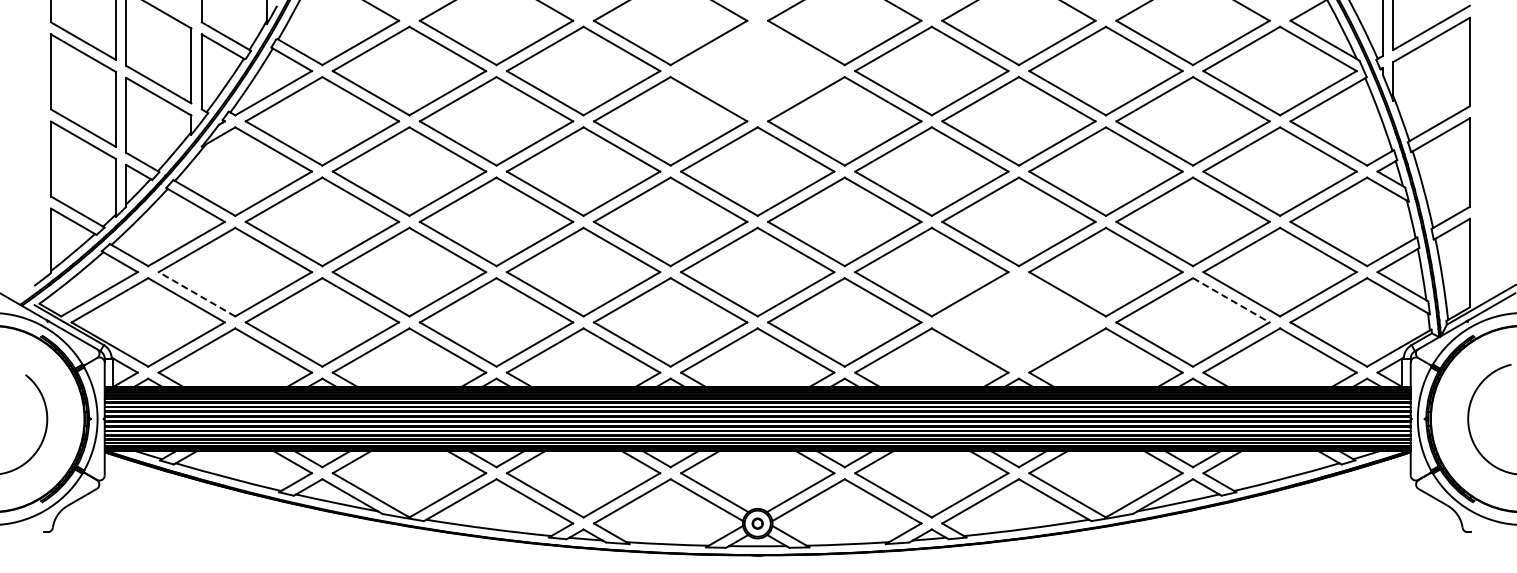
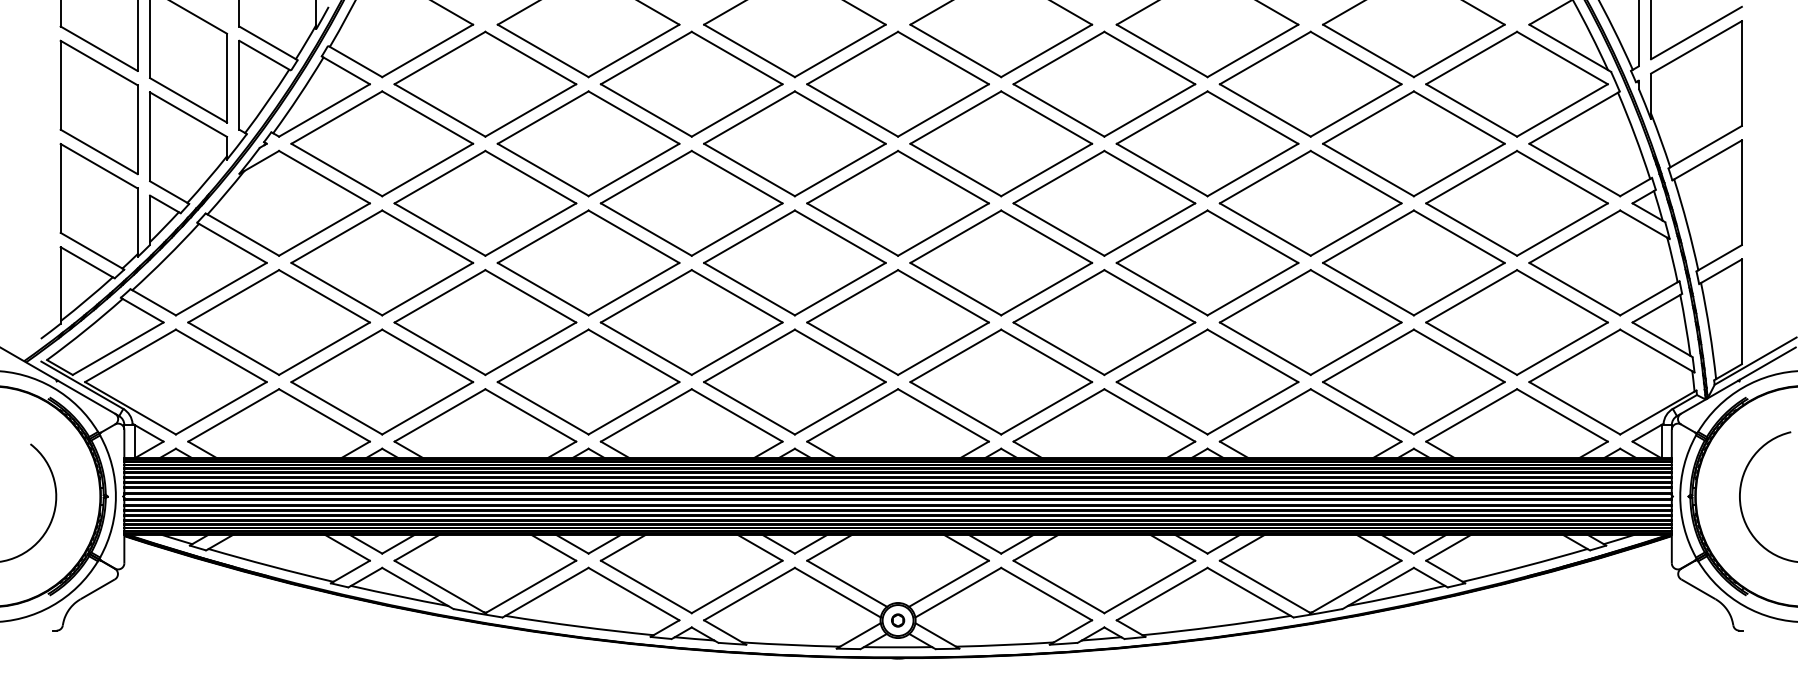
part: (757, 70) -> (897, 83), added
line: (196, 294) -> (233, 348), dashed -> solid
line: (1231, 300) -> (1459, 356), dashed -> solid
part: (1018, 322) -> (1207, 382), added

